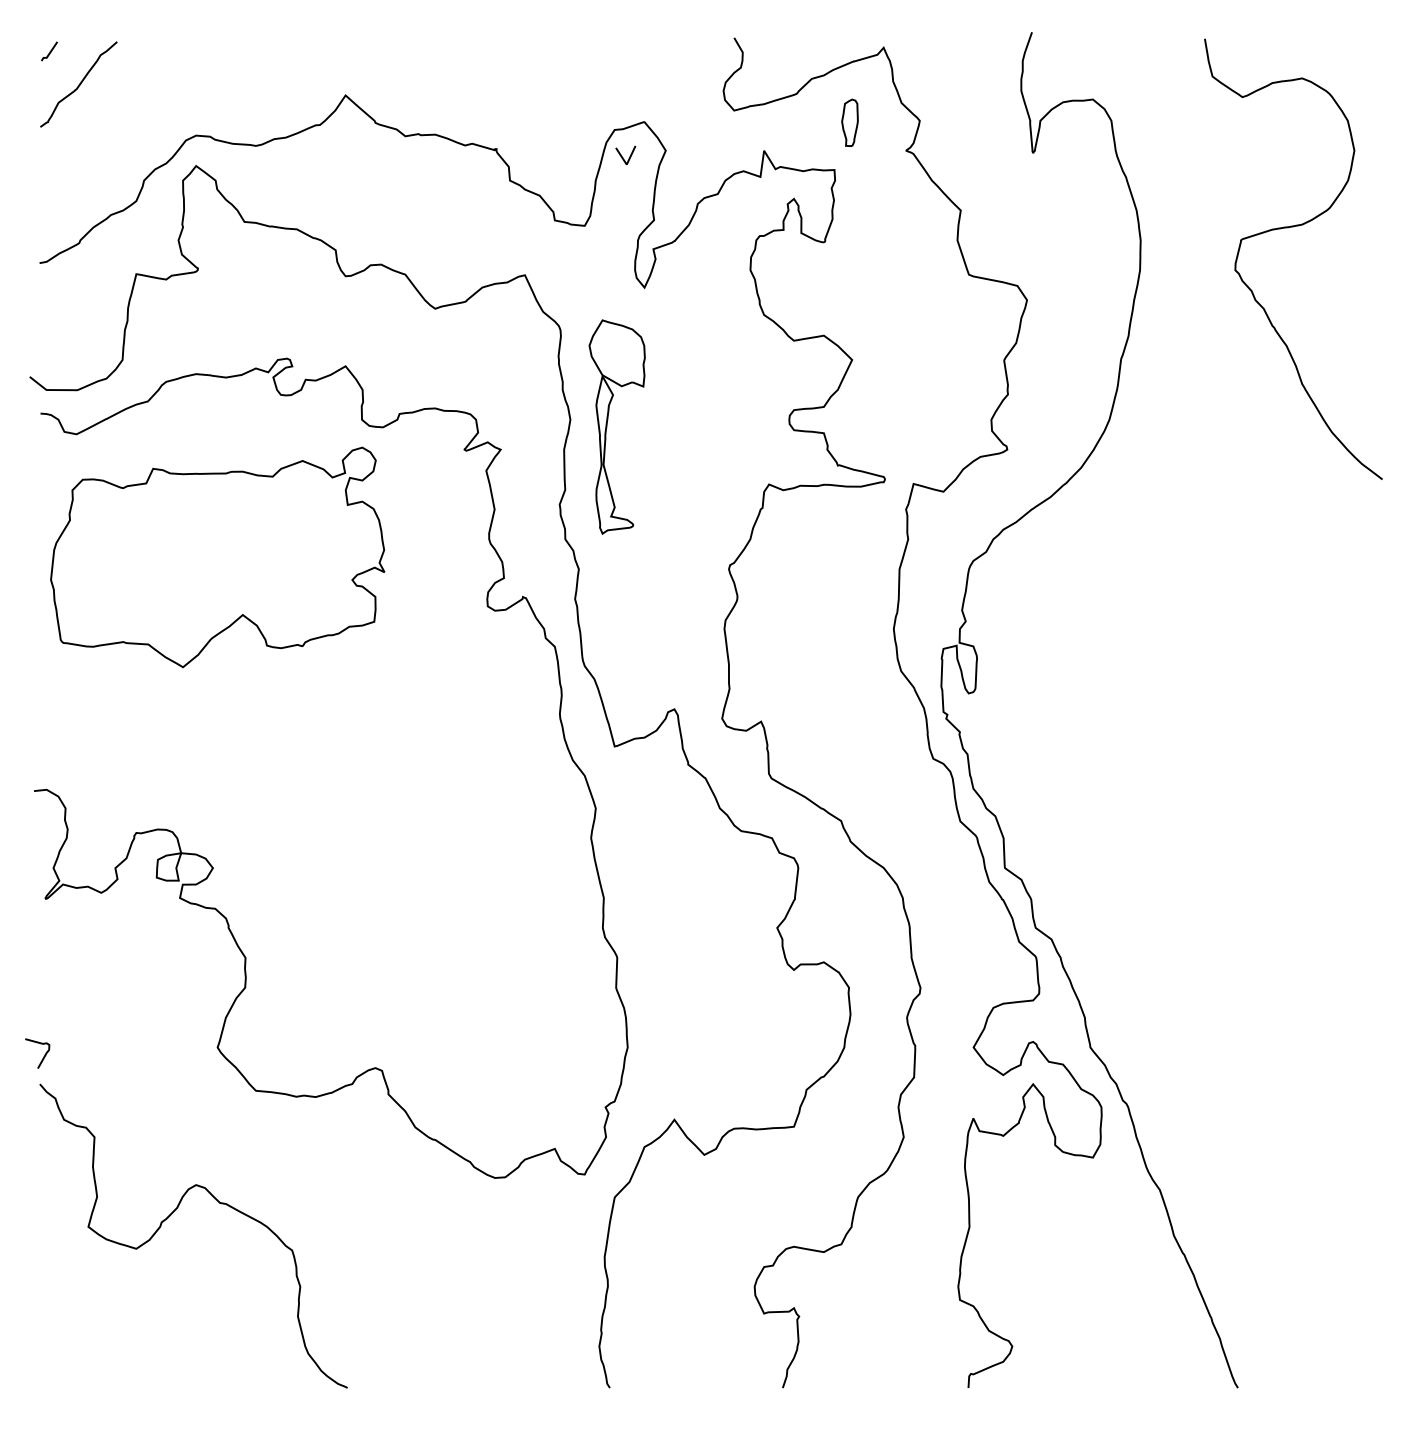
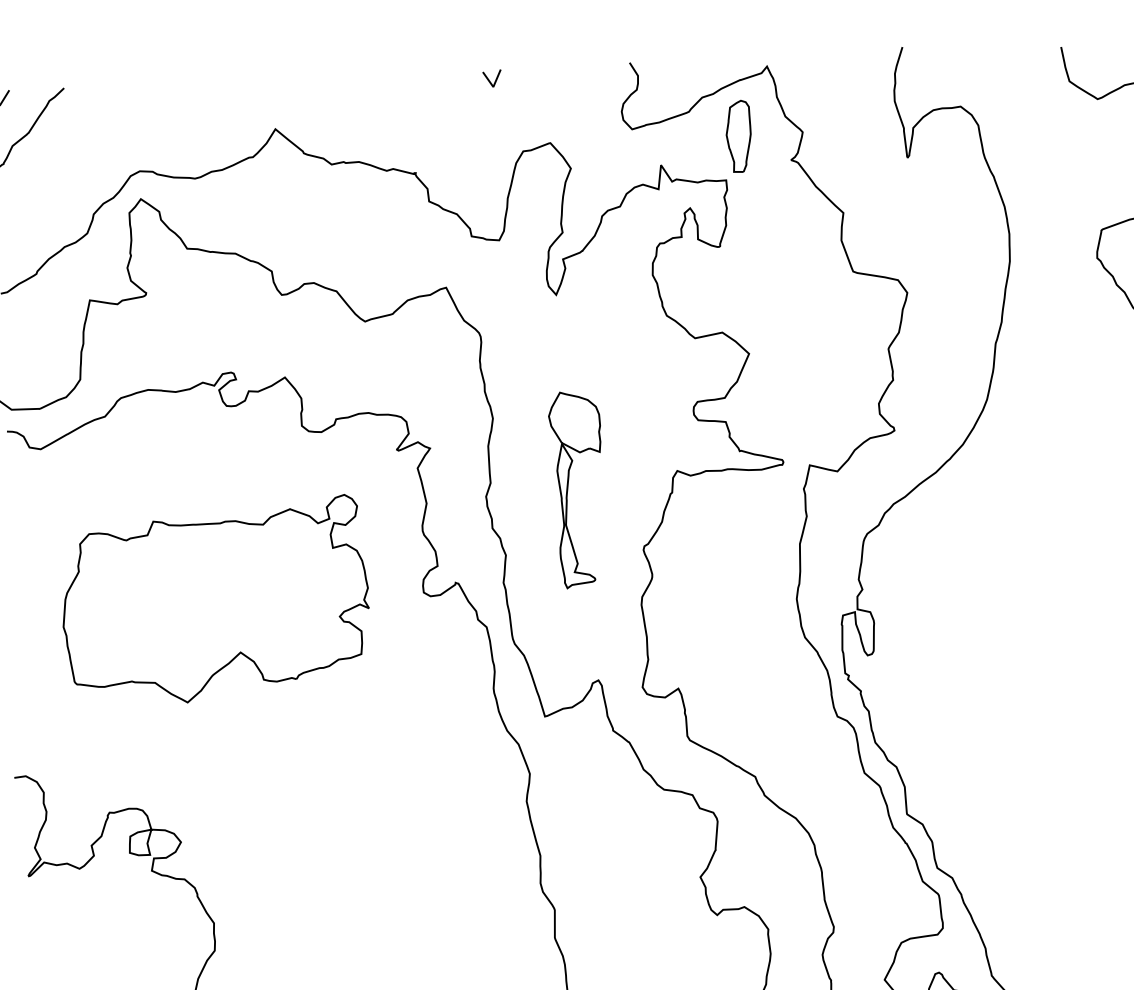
part: (849, 122) -> (738, 136), size x1.67
line: (623, 157) -> (490, 80), moved
part: (607, 426) -> (568, 489), moved
part: (217, 557) -> (215, 600), moved

